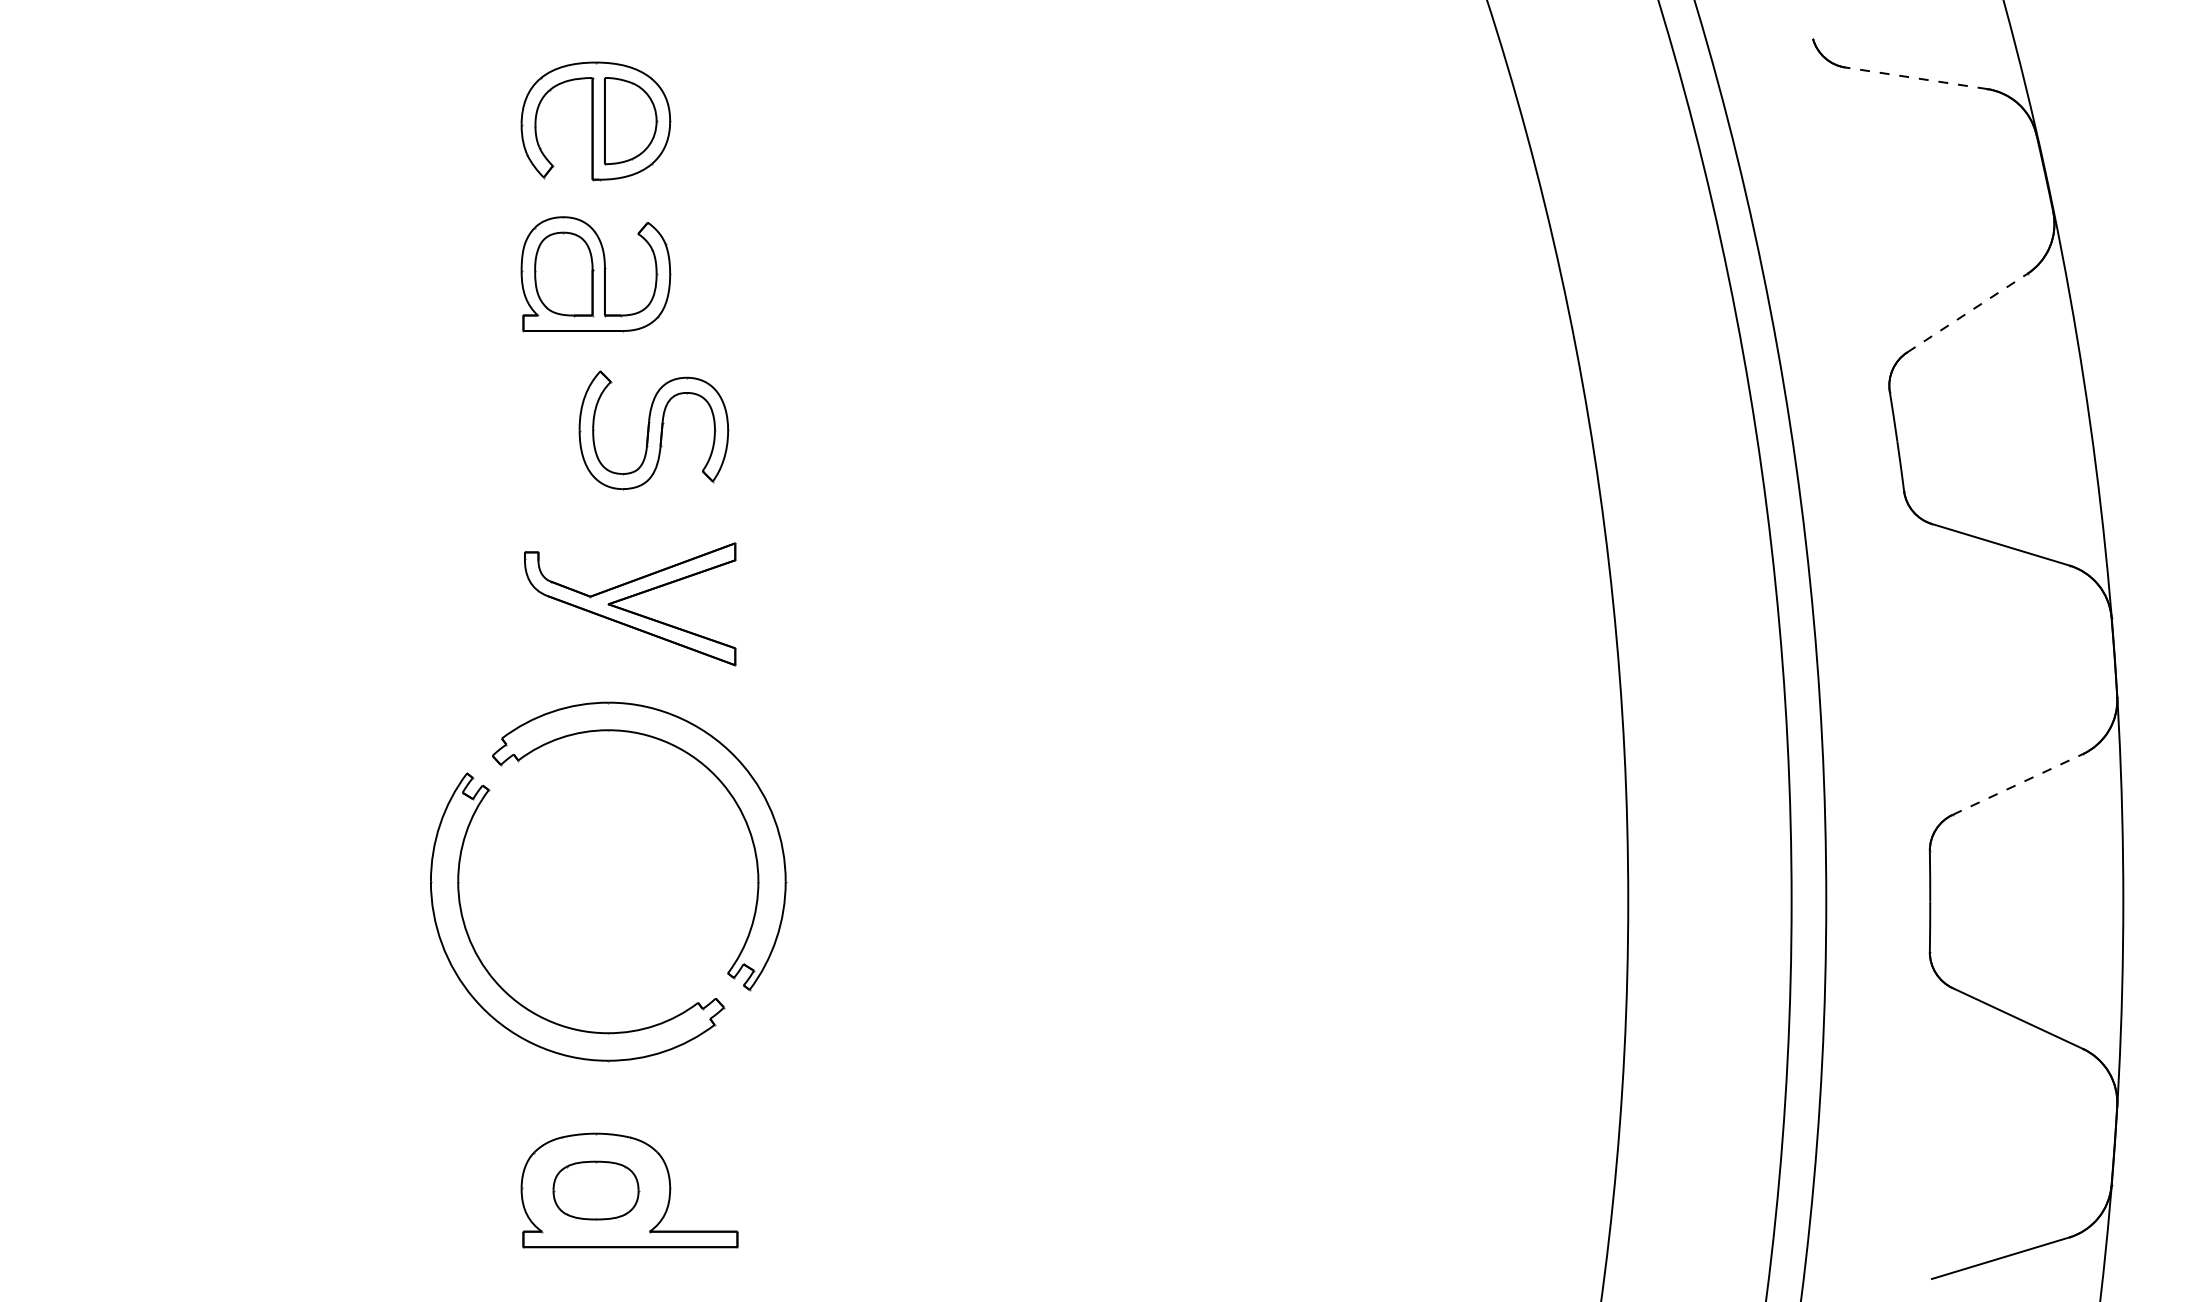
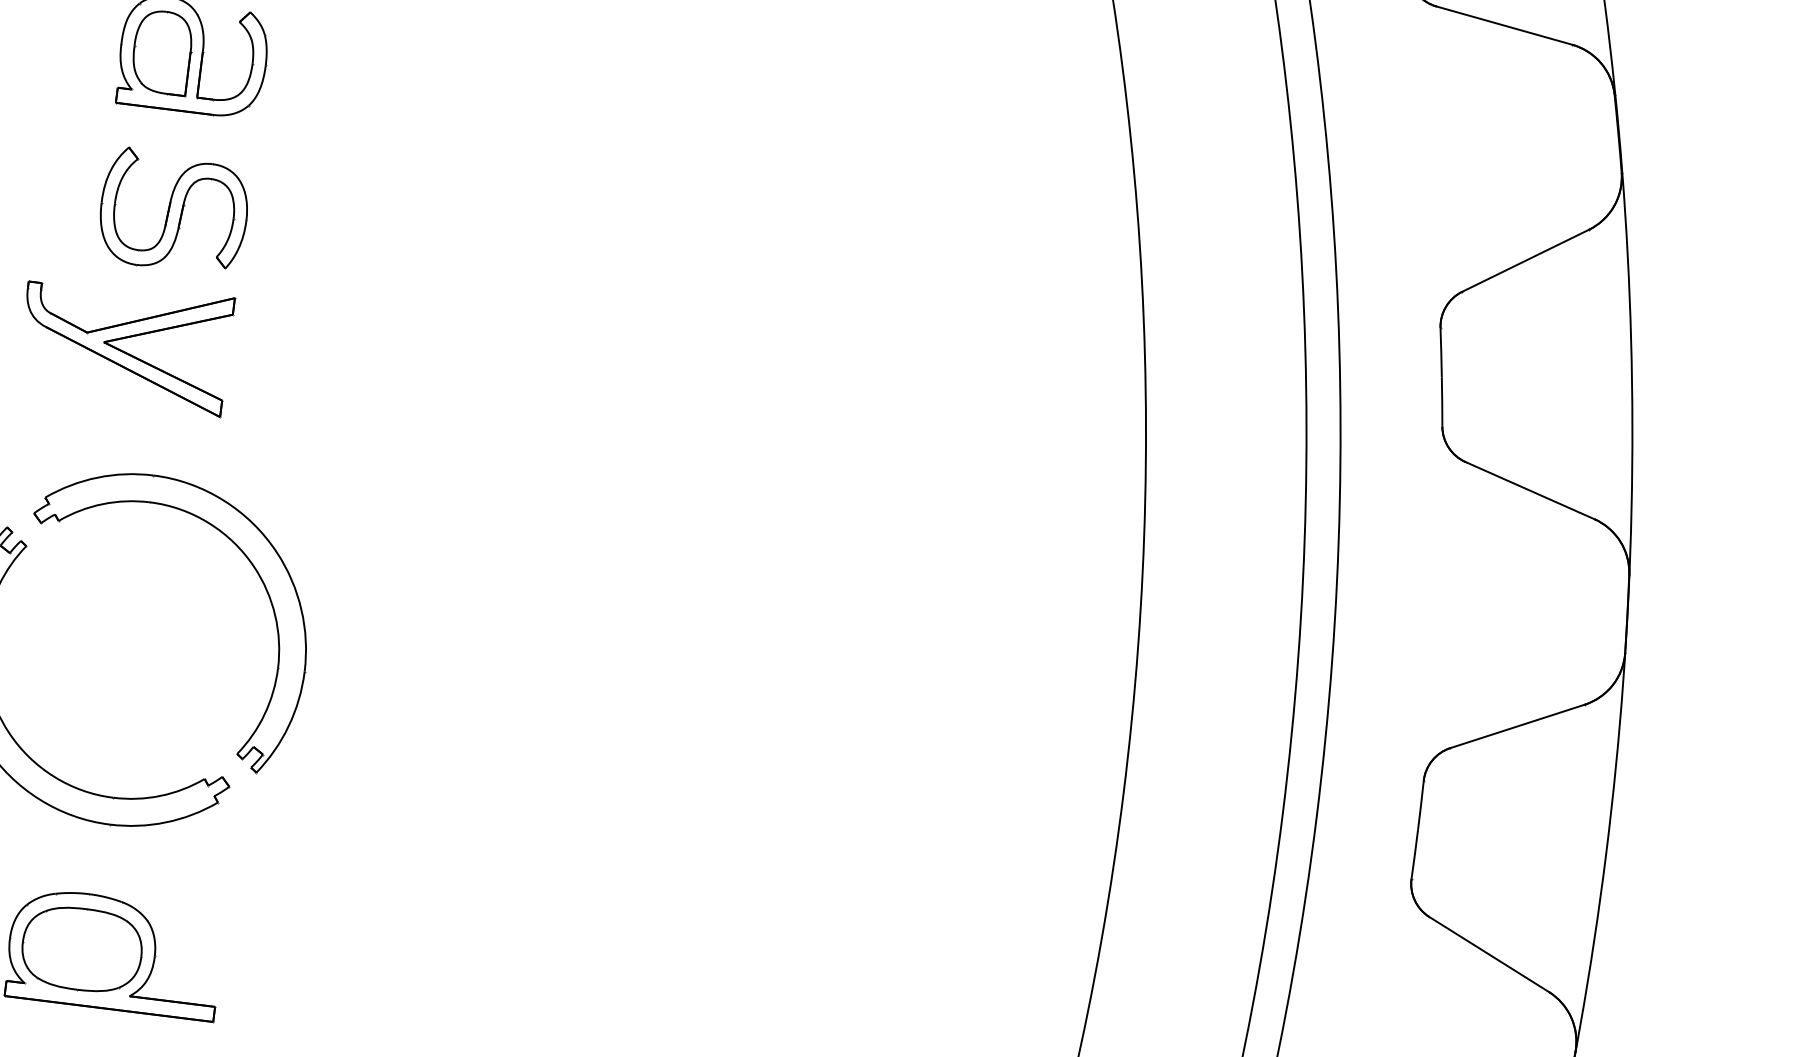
line: (1916, 78) -> (1504, 25), dashed -> solid
line: (1967, 313) -> (1525, 261), dashed -> solid
part: (653, 430) -> (173, 211), moved
part: (630, 604) -> (125, 345), moved
line: (2017, 784) -> (1517, 726), dashed -> solid
part: (596, 1190) -> (82, 949), size x1.43

